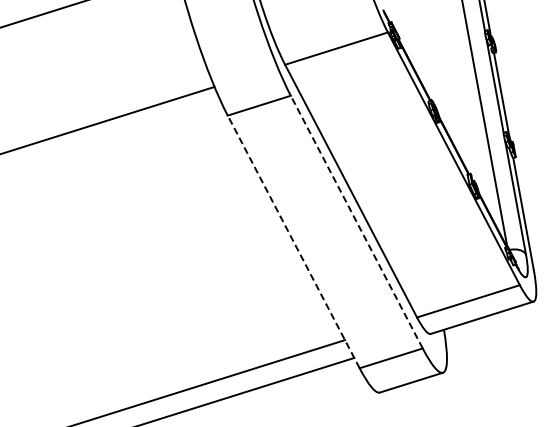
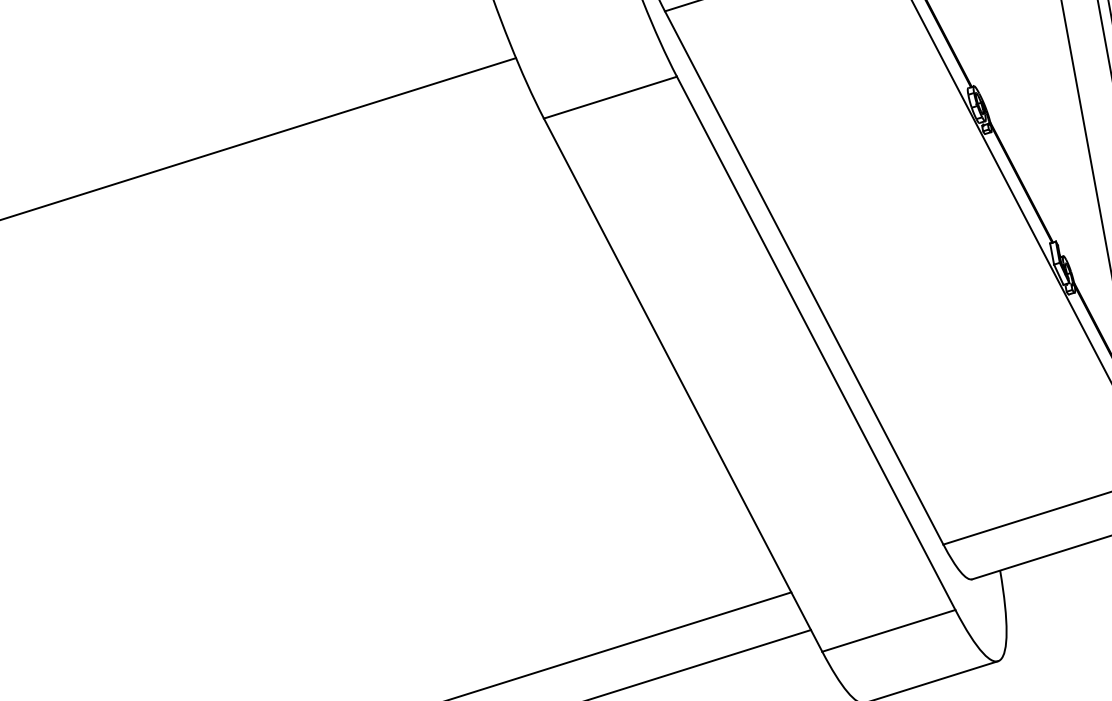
line: (356, 222) -> (815, 344), dashed -> solid
line: (293, 241) -> (682, 384), dashed -> solid

